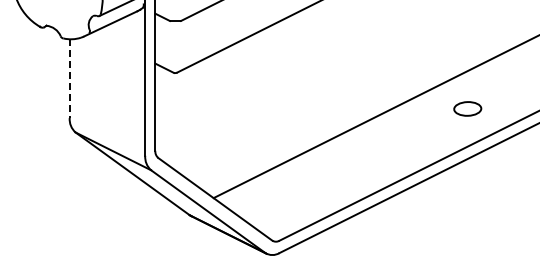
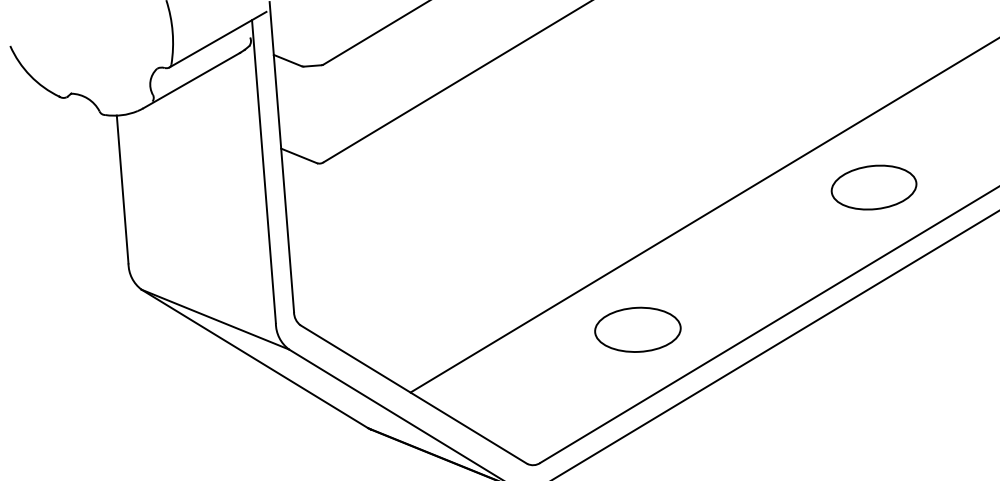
line: (69, 79) -> (122, 191), dashed -> solid
part: (467, 108) -> (873, 186), size x1.67
part: (336, 173) -> (637, 328), added

